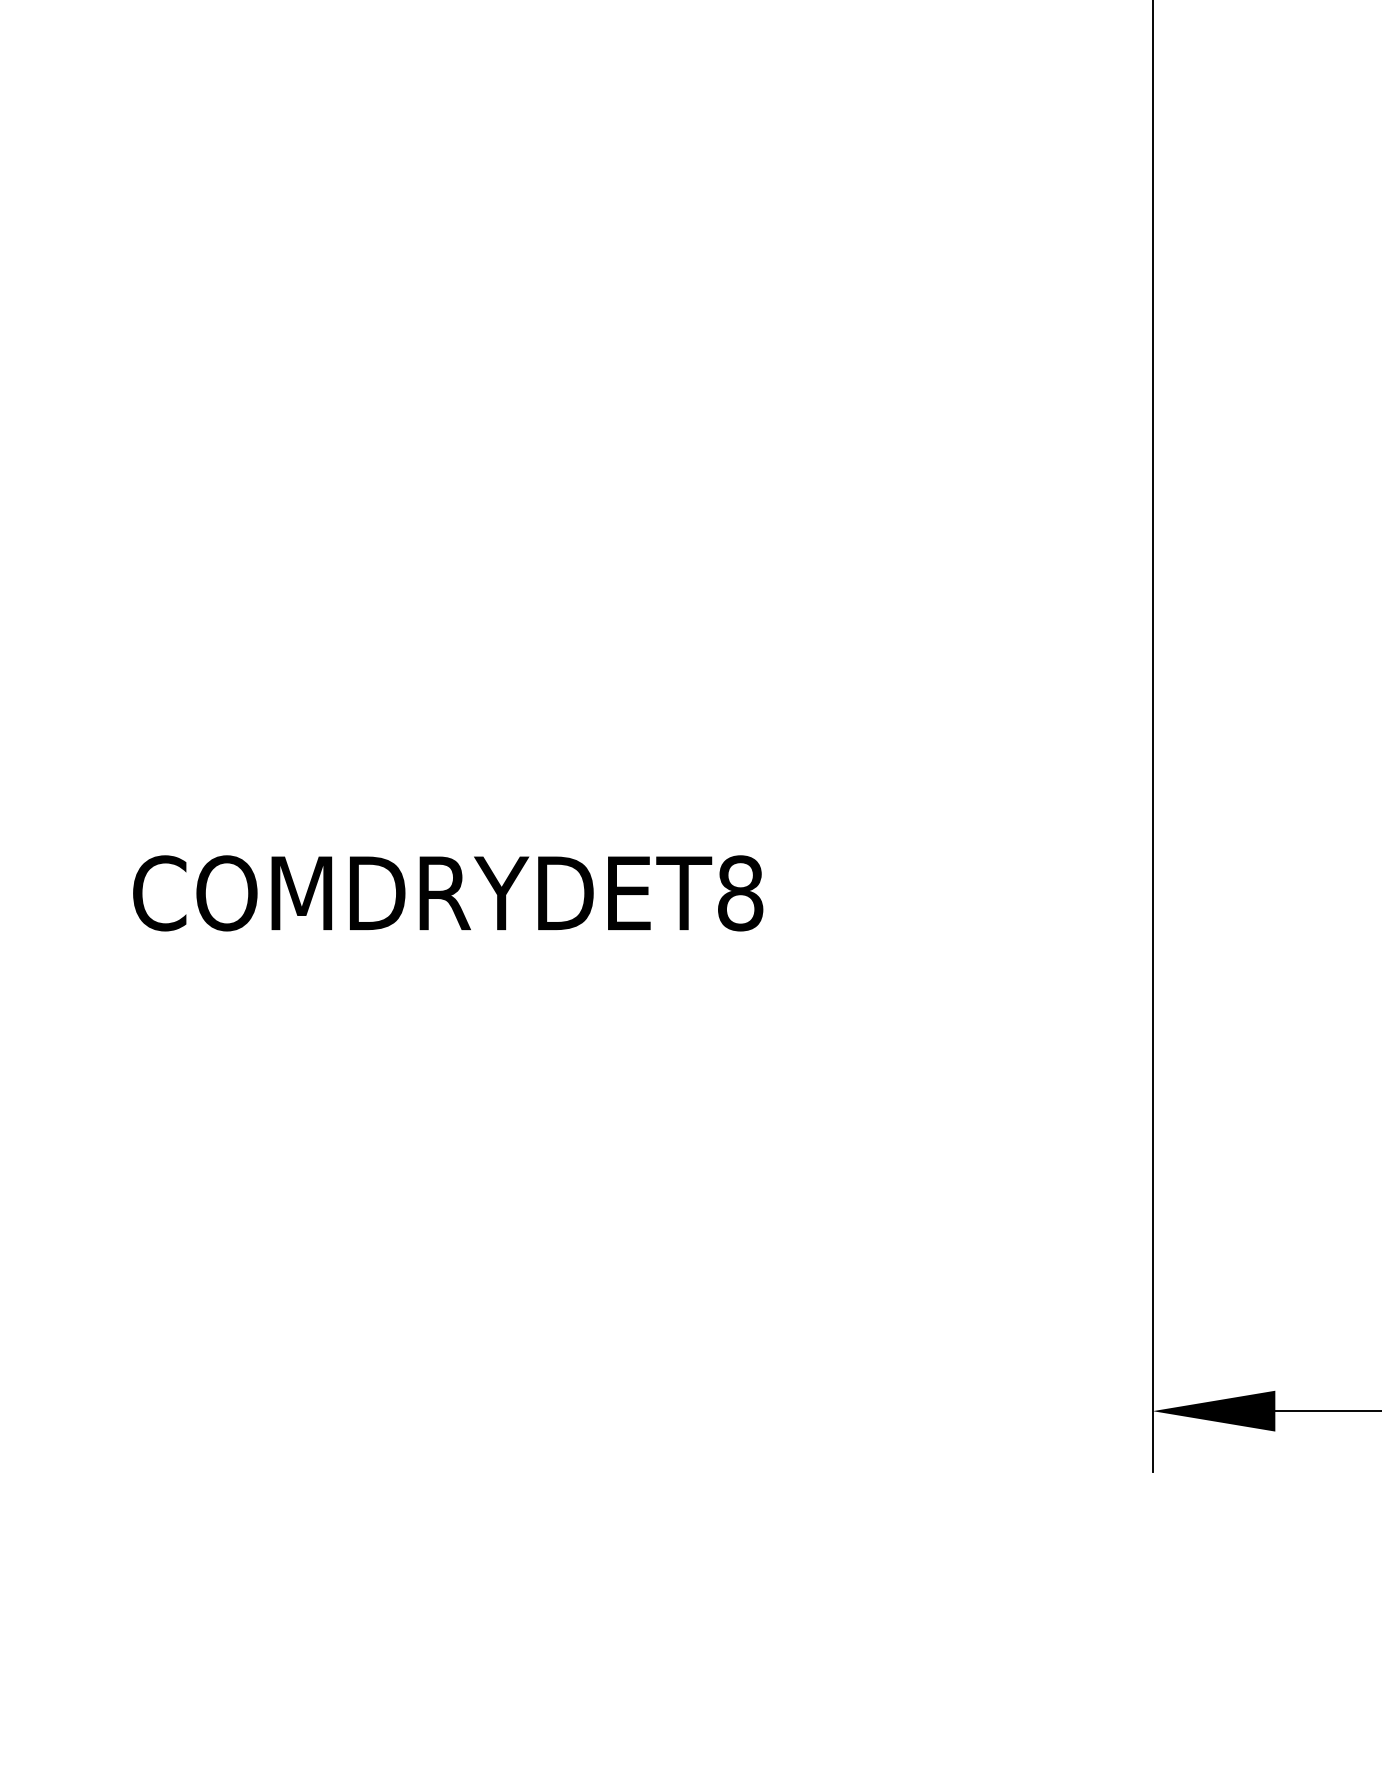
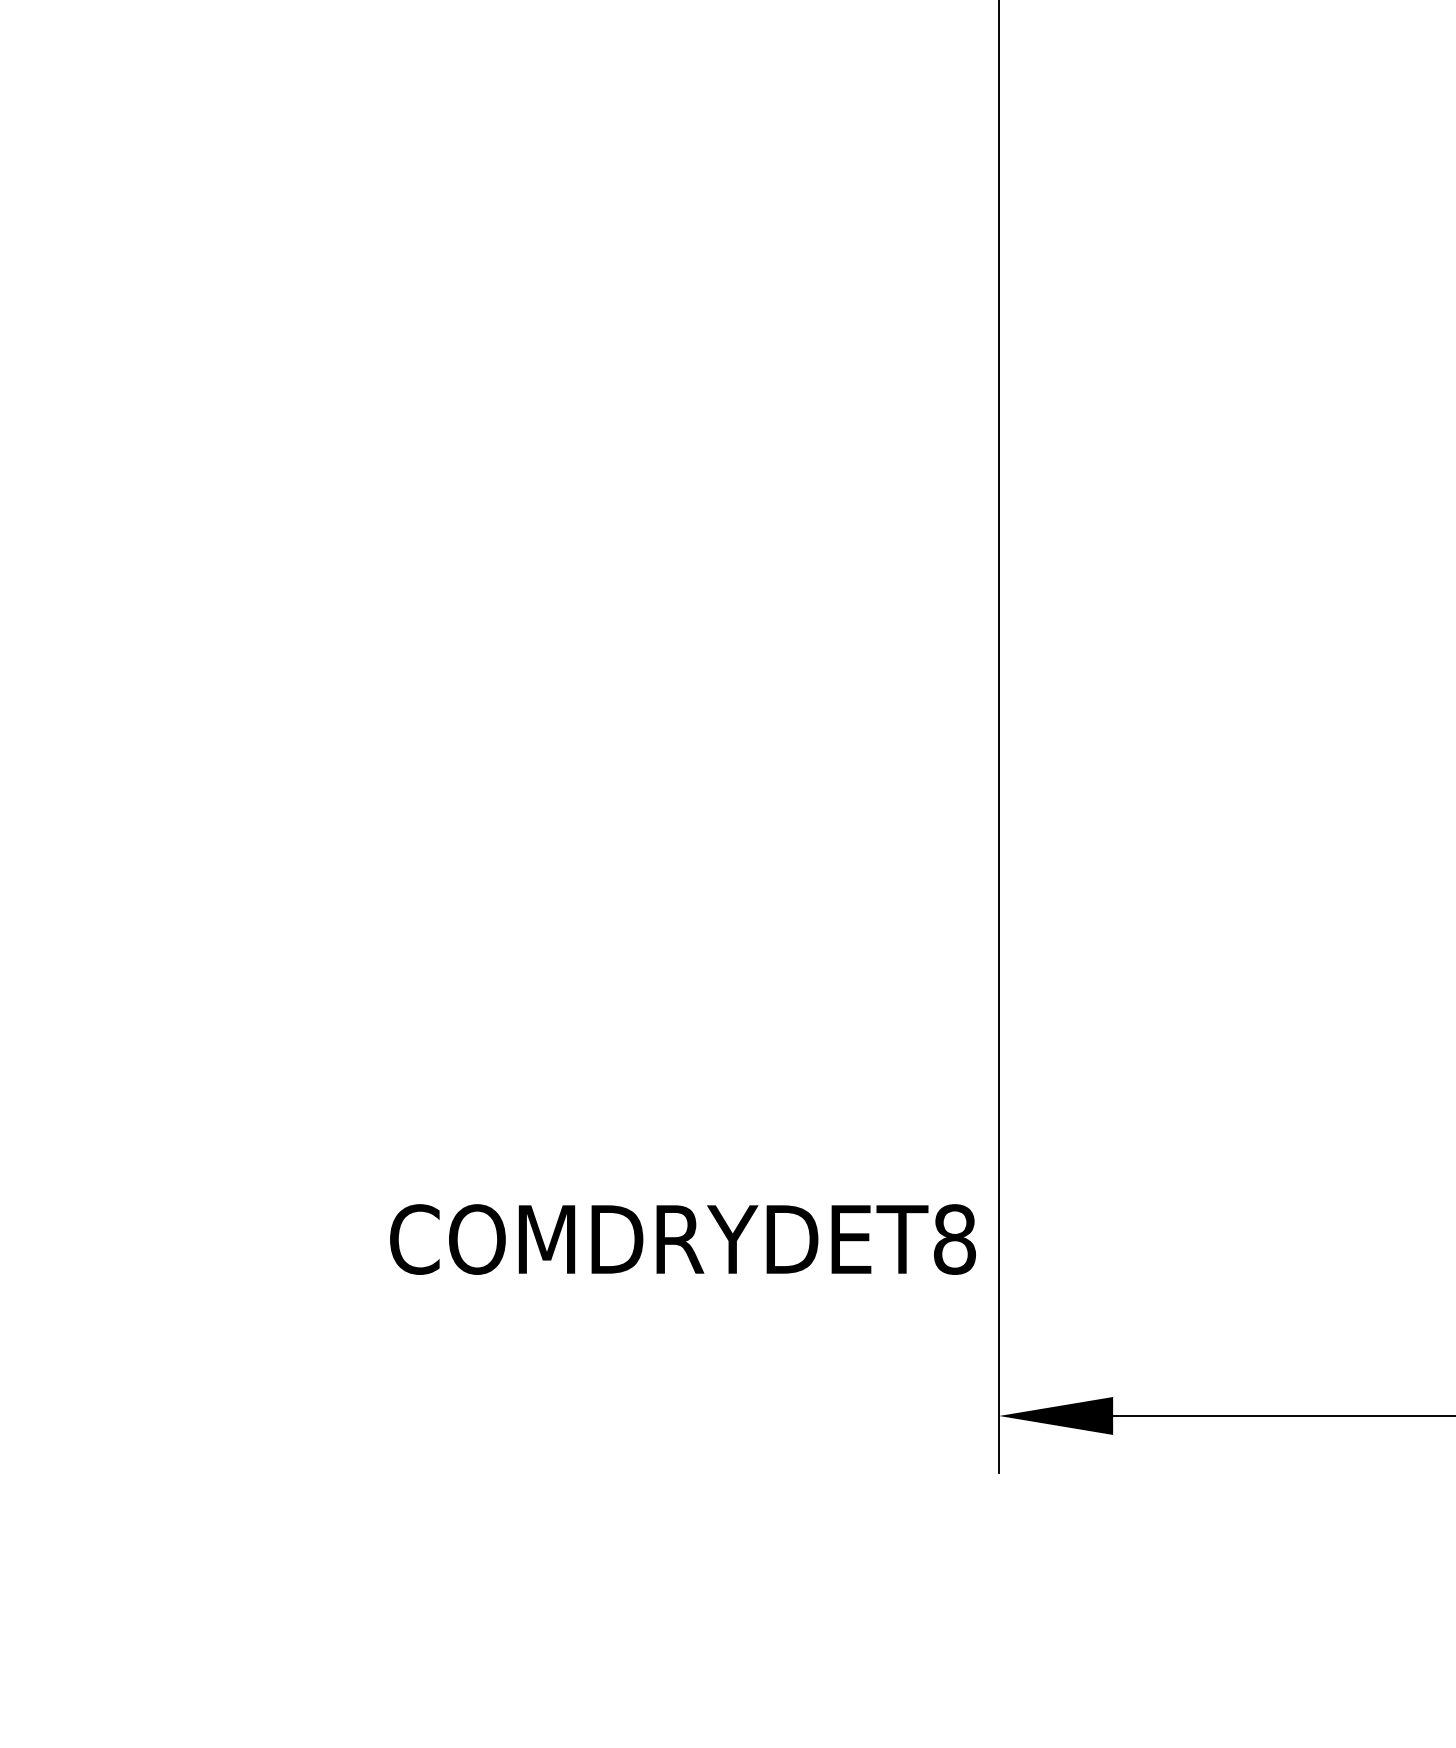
text: (447, 893) -> (682, 1239), moved

